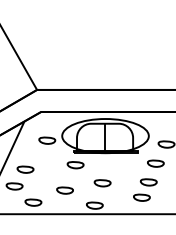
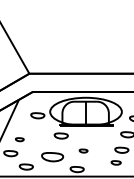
part: (25, 169) -> (19, 139), size x0.6
part: (102, 183) -> (83, 151), size x0.6
part: (64, 190) -> (52, 156), size x1.6
part: (141, 197) -> (115, 162), size x0.7

